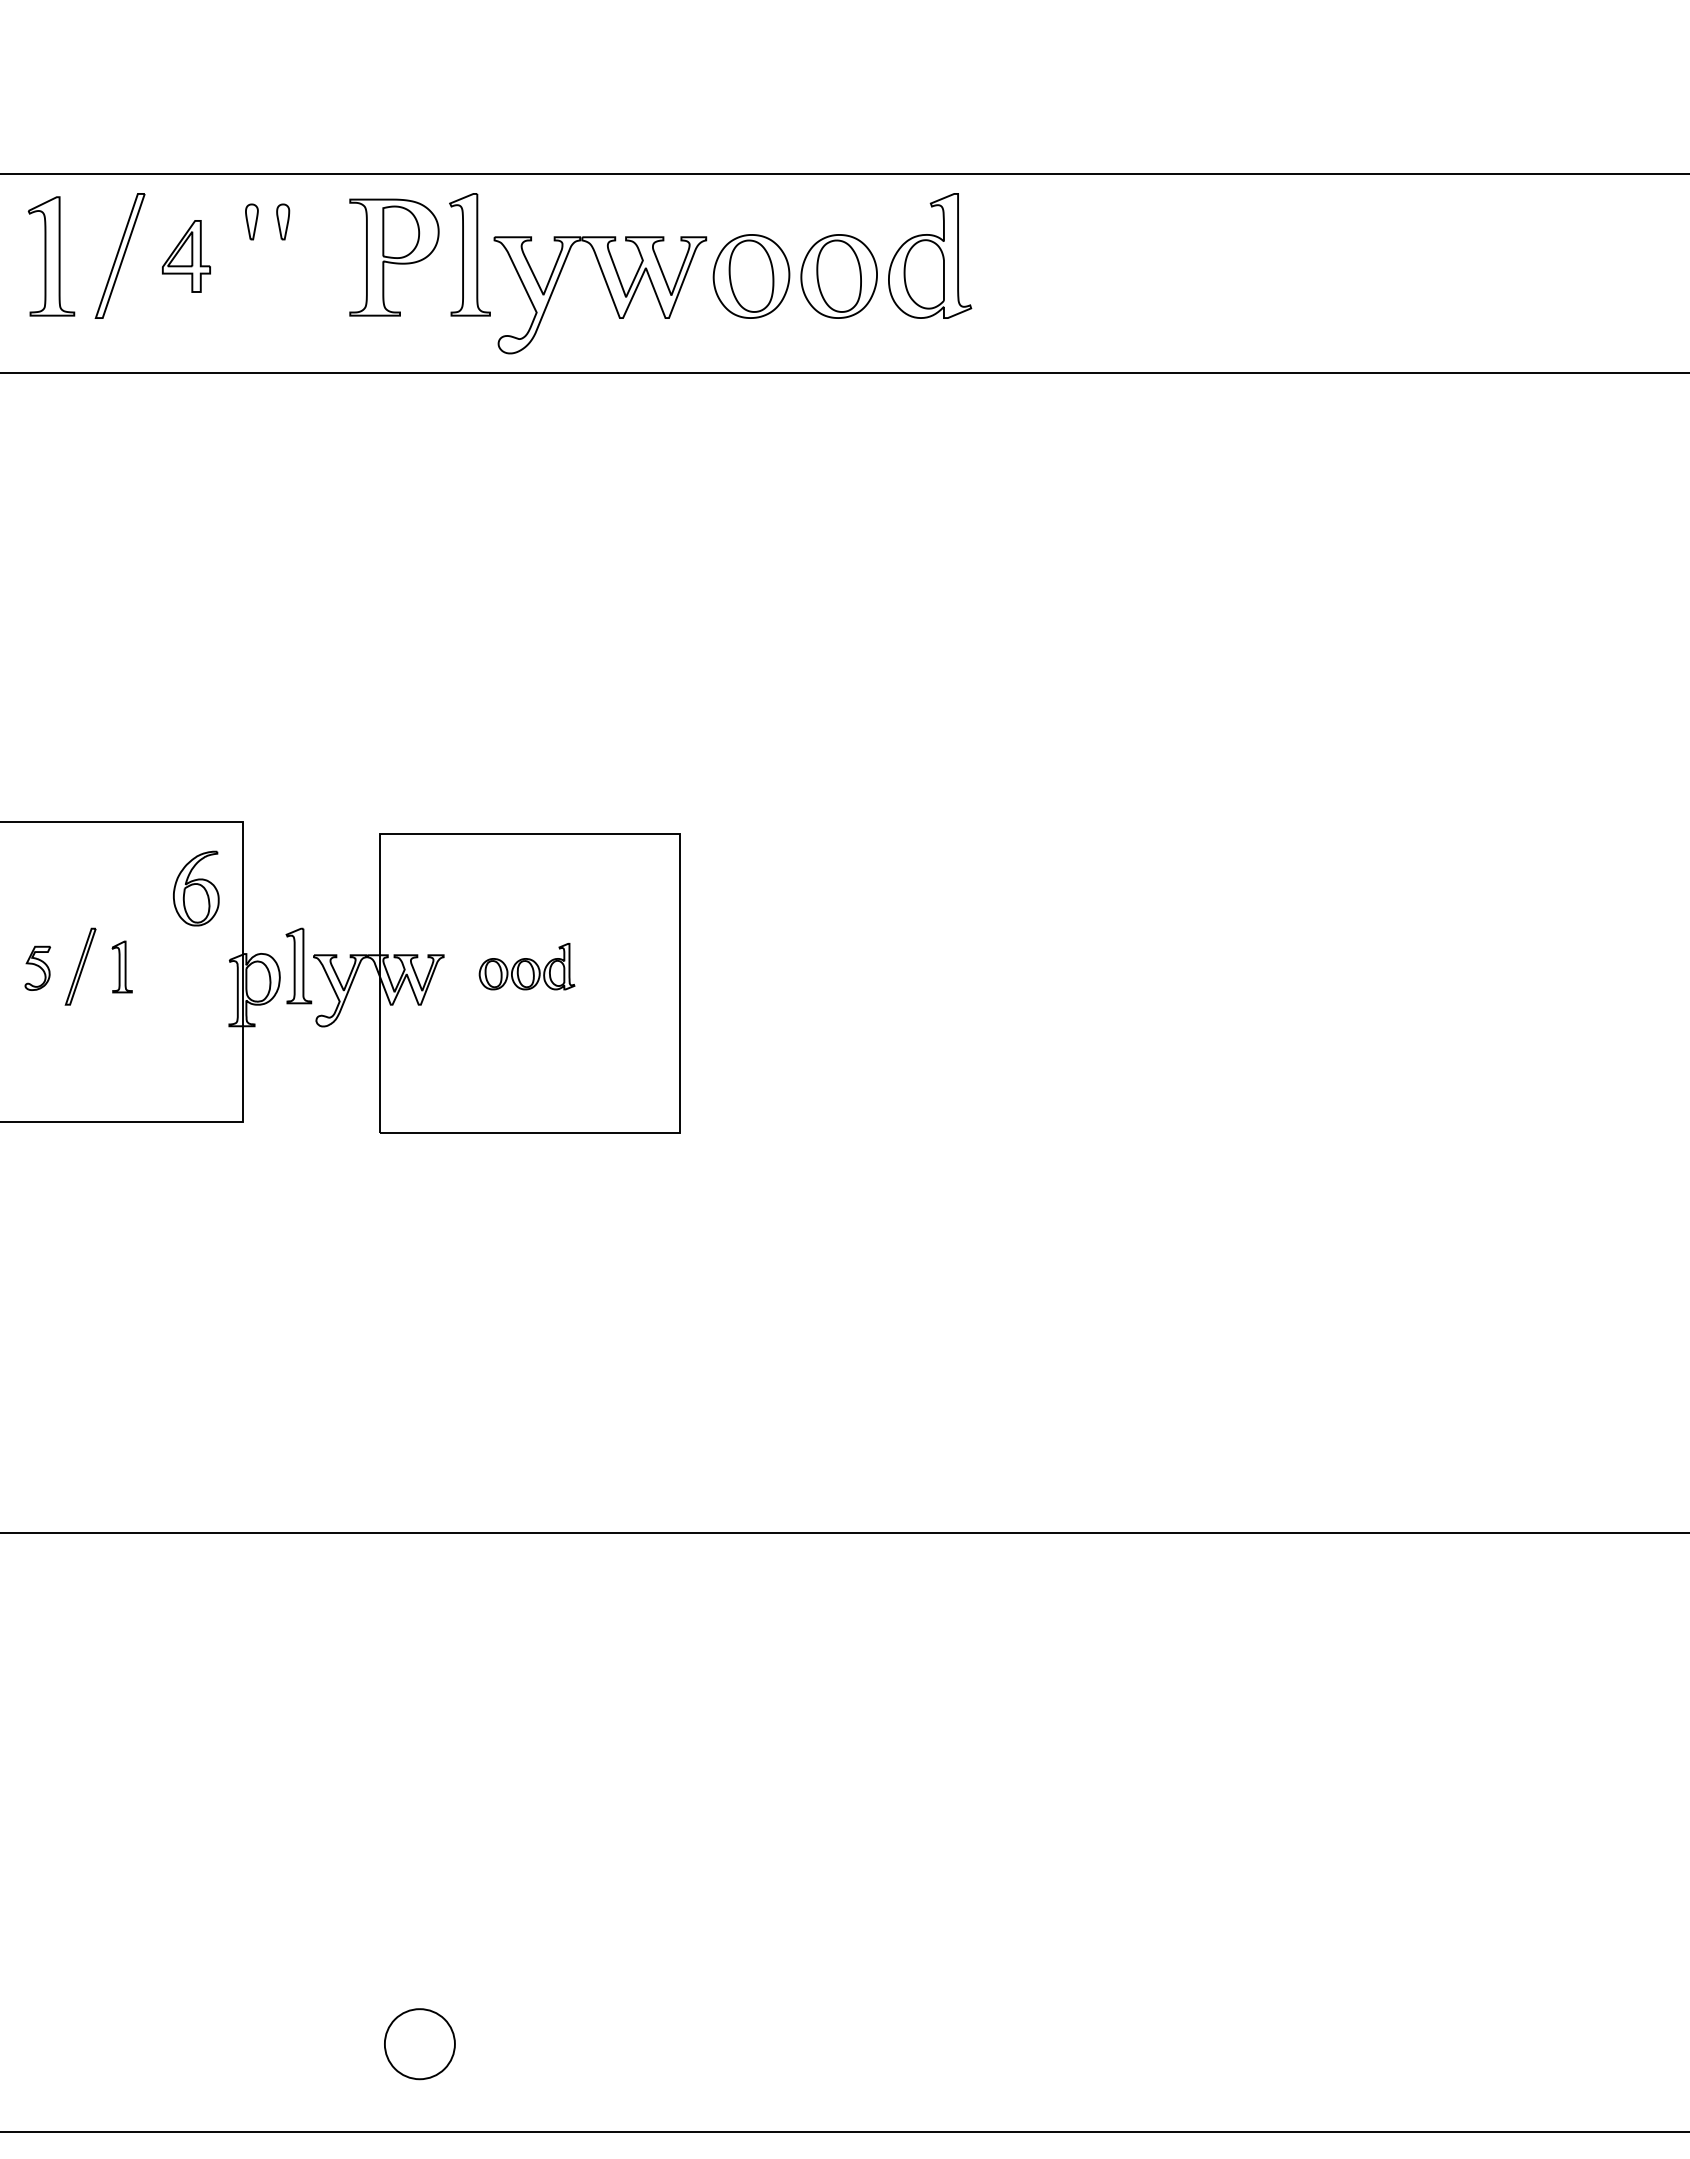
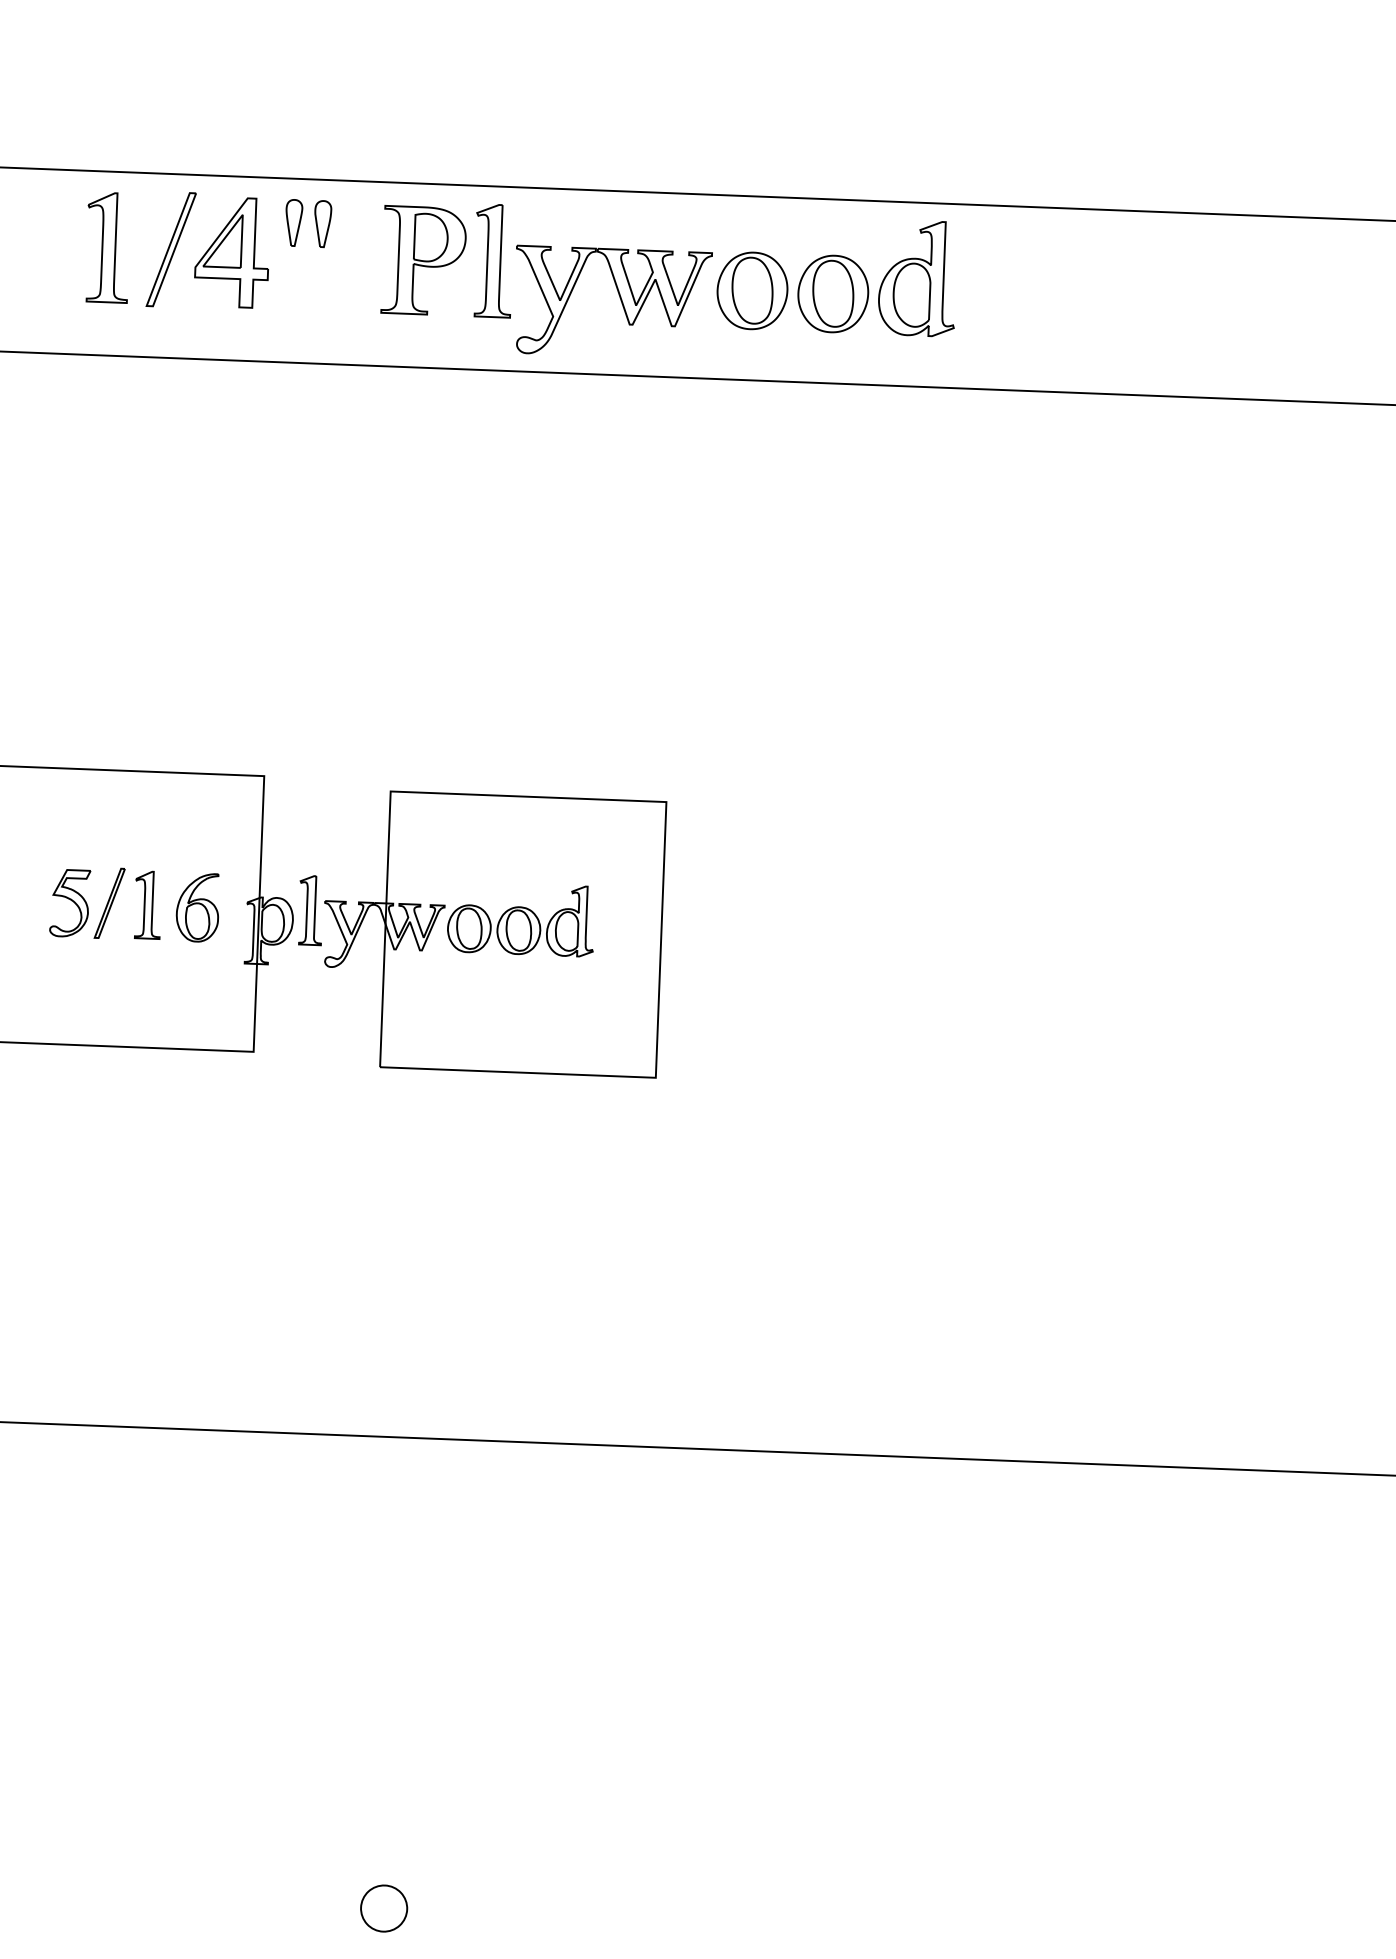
part: (251, 221) -> (293, 222), size x1.43
part: (282, 221) -> (322, 223), size x1.43
part: (186, 256) -> (232, 252), size x1.67
part: (196, 888) -> (198, 907), moved
part: (121, 966) -> (147, 904), size x1.43
part: (526, 966) -> (520, 918), size x1.67
part: (37, 968) -> (69, 903), size x1.67
part: (419, 2044) -> (383, 1908), size x0.71

